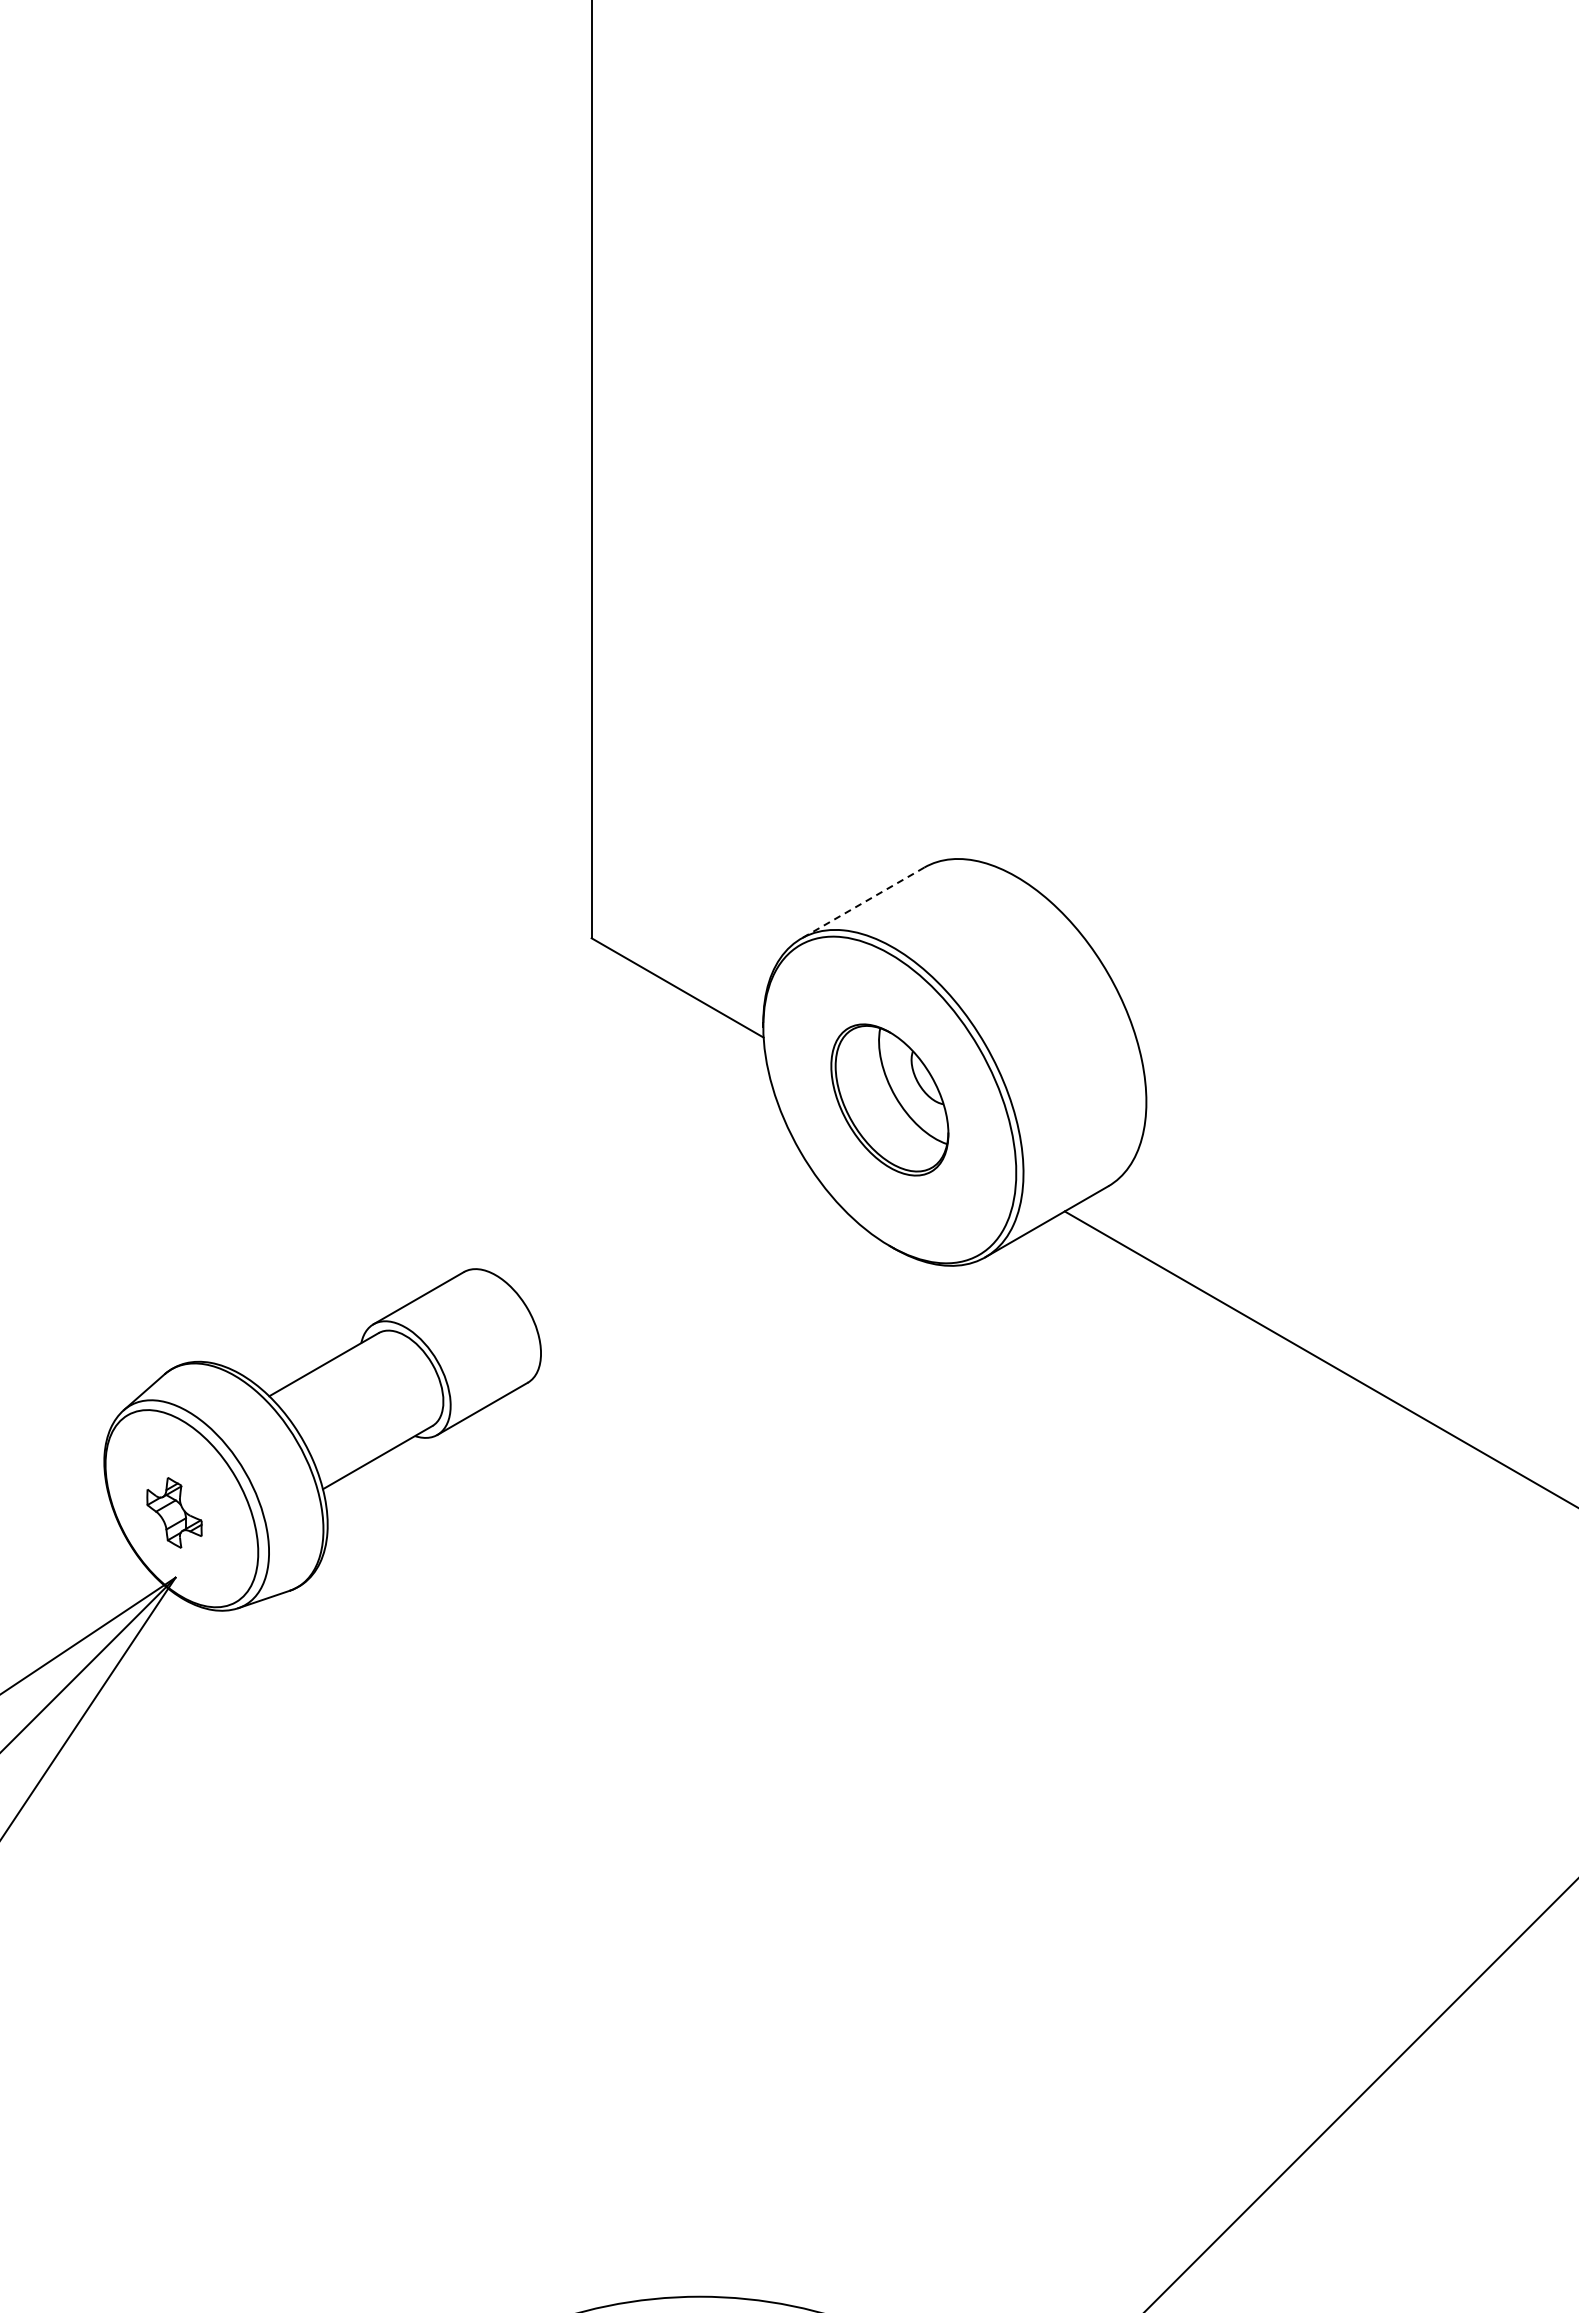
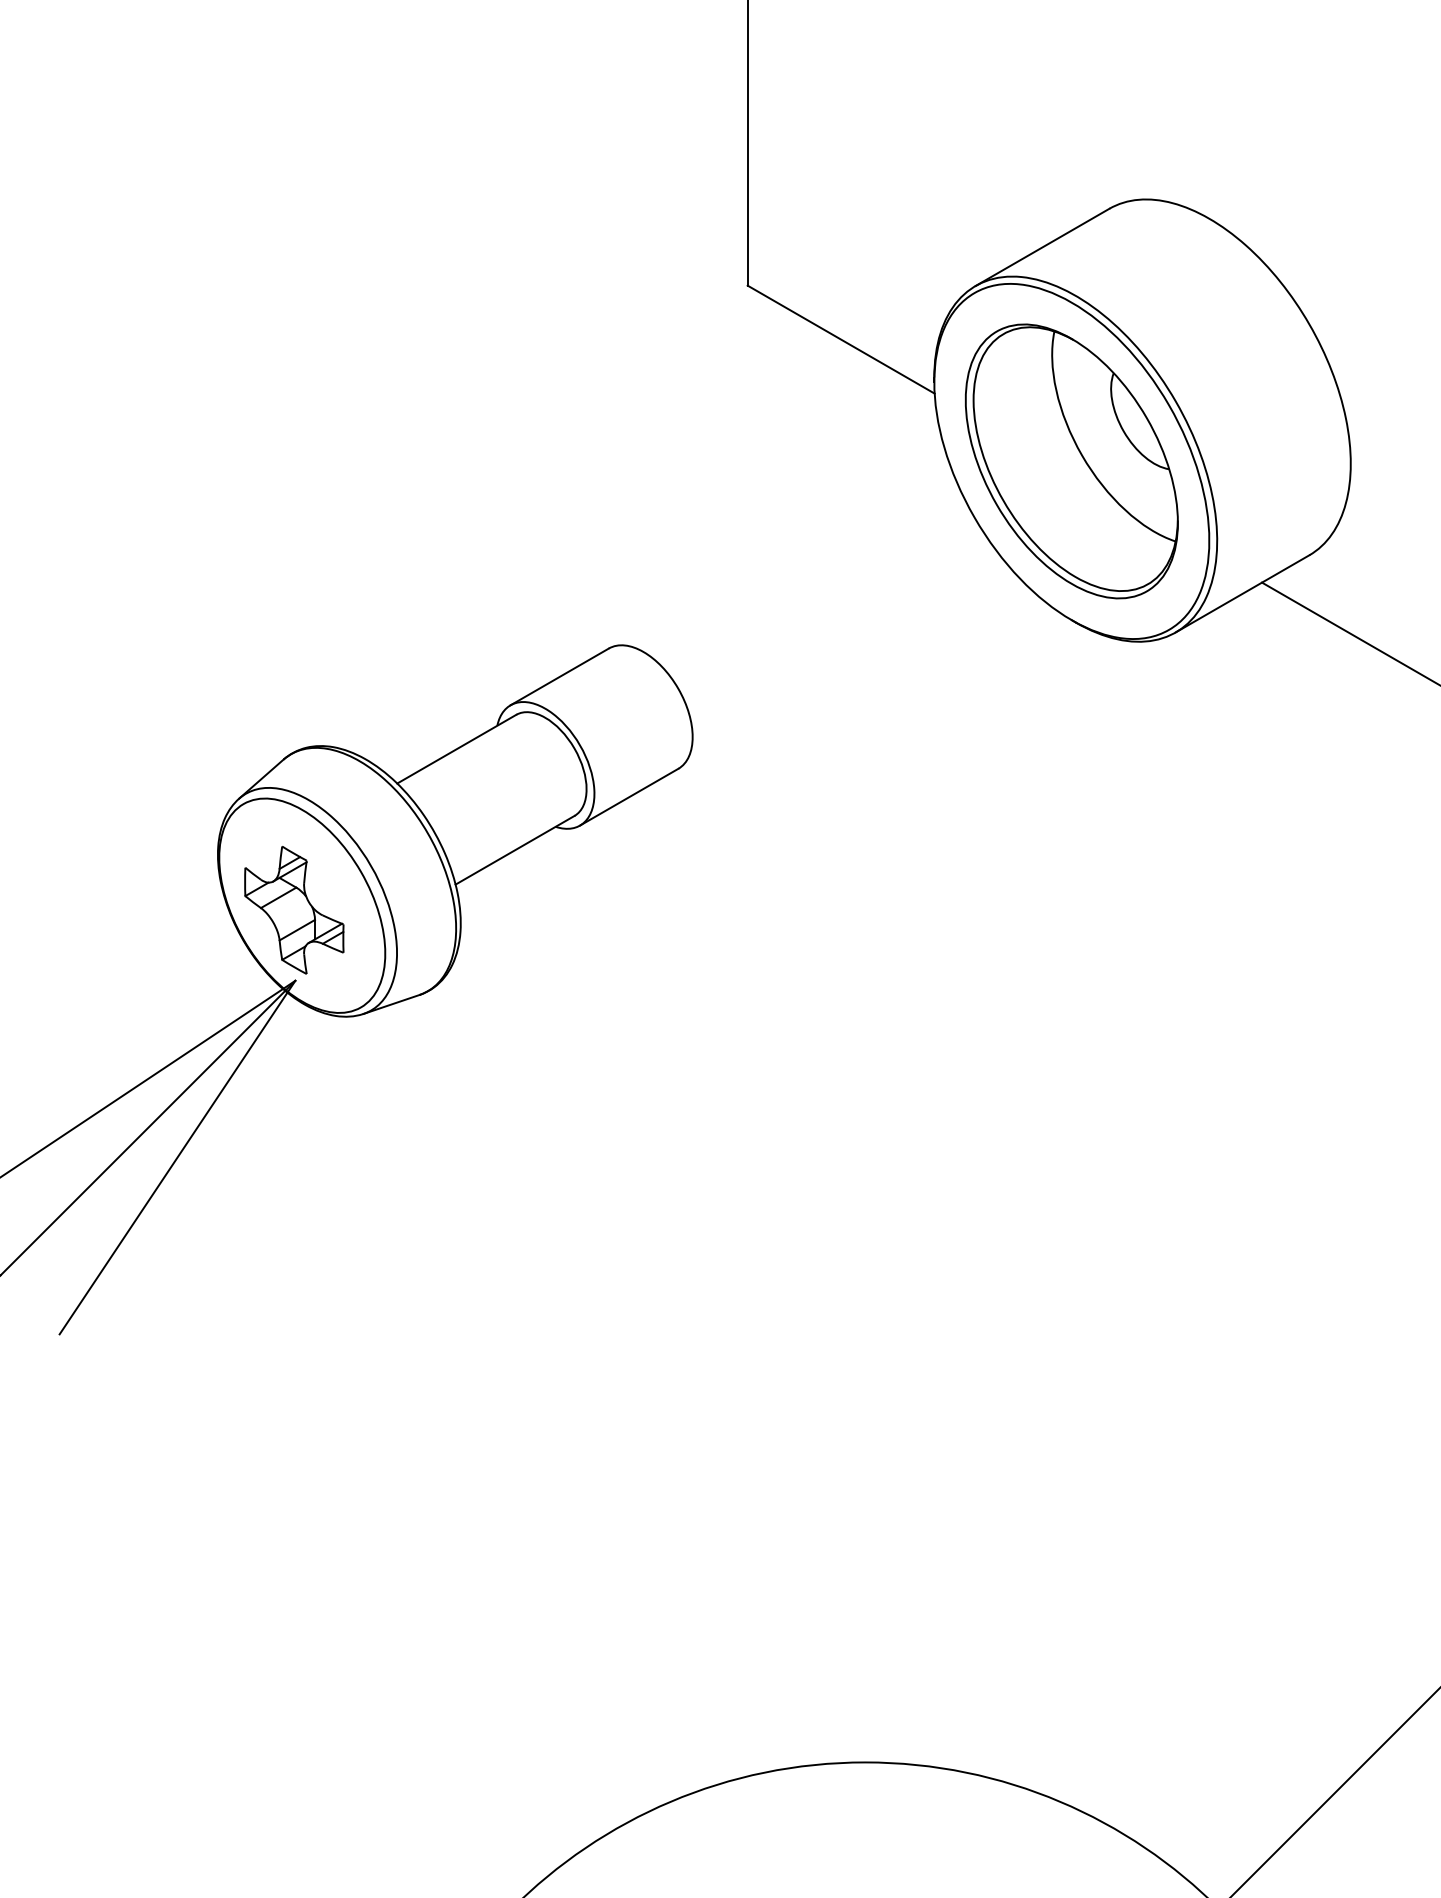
line: (862, 903) -> (1042, 247), dashed -> solid
part: (889, 1099) -> (1071, 460), size x1.67
part: (174, 1512) -> (294, 909), size x1.67

